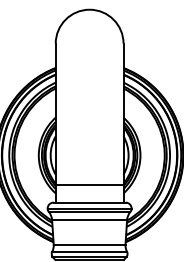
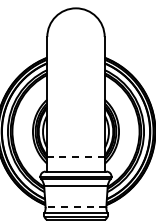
line: (90, 184) -> (76, 156), solid -> dashed
line: (89, 245) -> (75, 207), solid -> dashed

